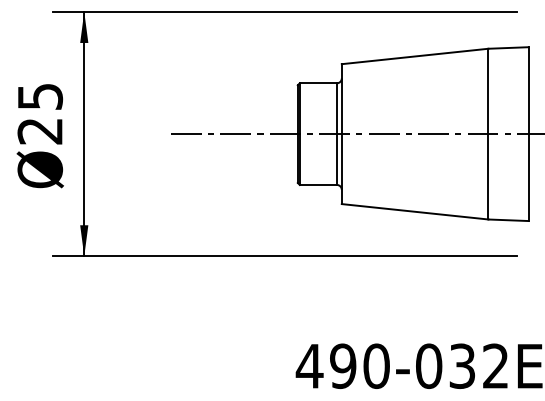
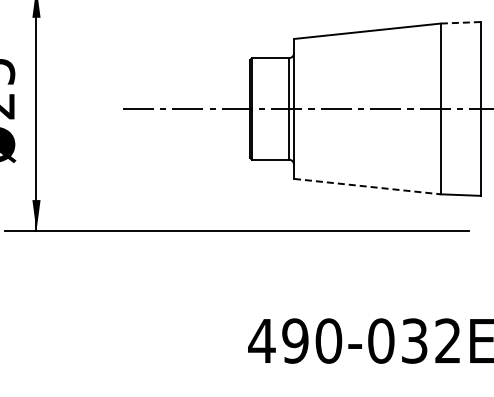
line: (508, 48) -> (460, 23), solid -> dashed
line: (415, 211) -> (367, 186), solid -> dashed

